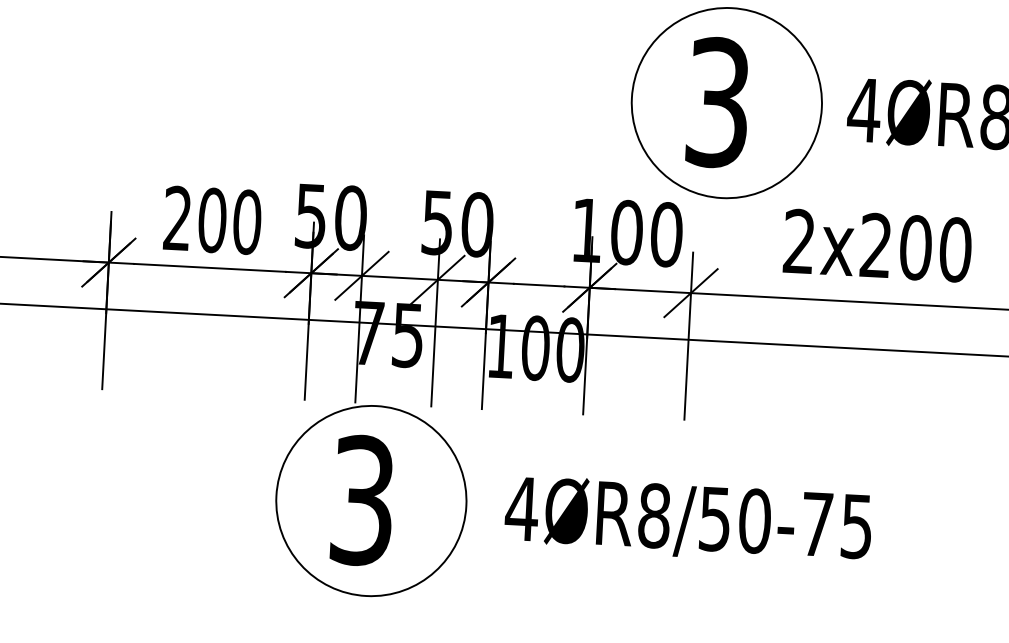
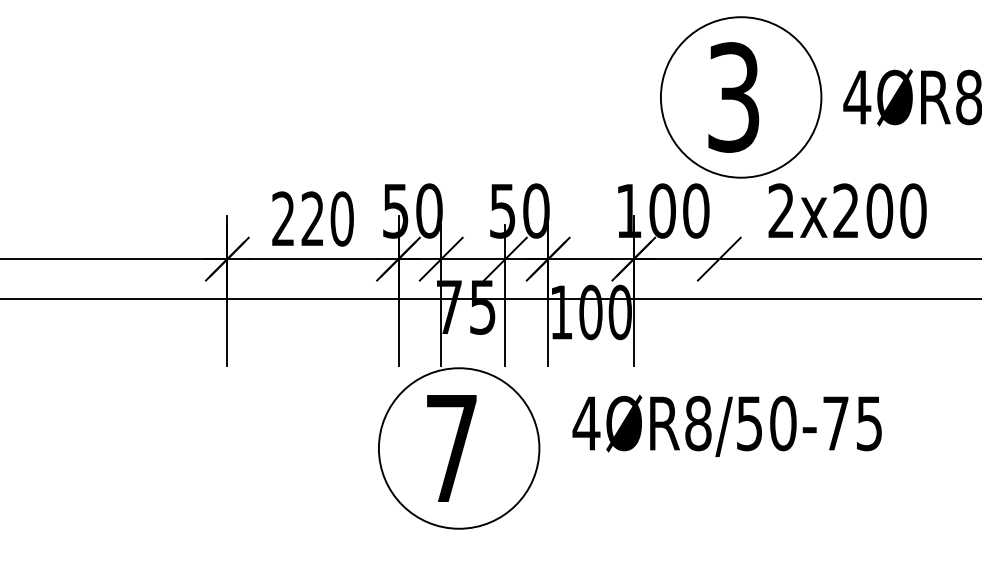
text: (212, 219) -> (312, 218), 200 -> 220
text: (877, 245) -> (847, 210), moved
line: (688, 336) -> (719, 295), removed
text: (362, 500) -> (451, 448), 3 -> 7
text: (687, 519) -> (726, 425), moved

